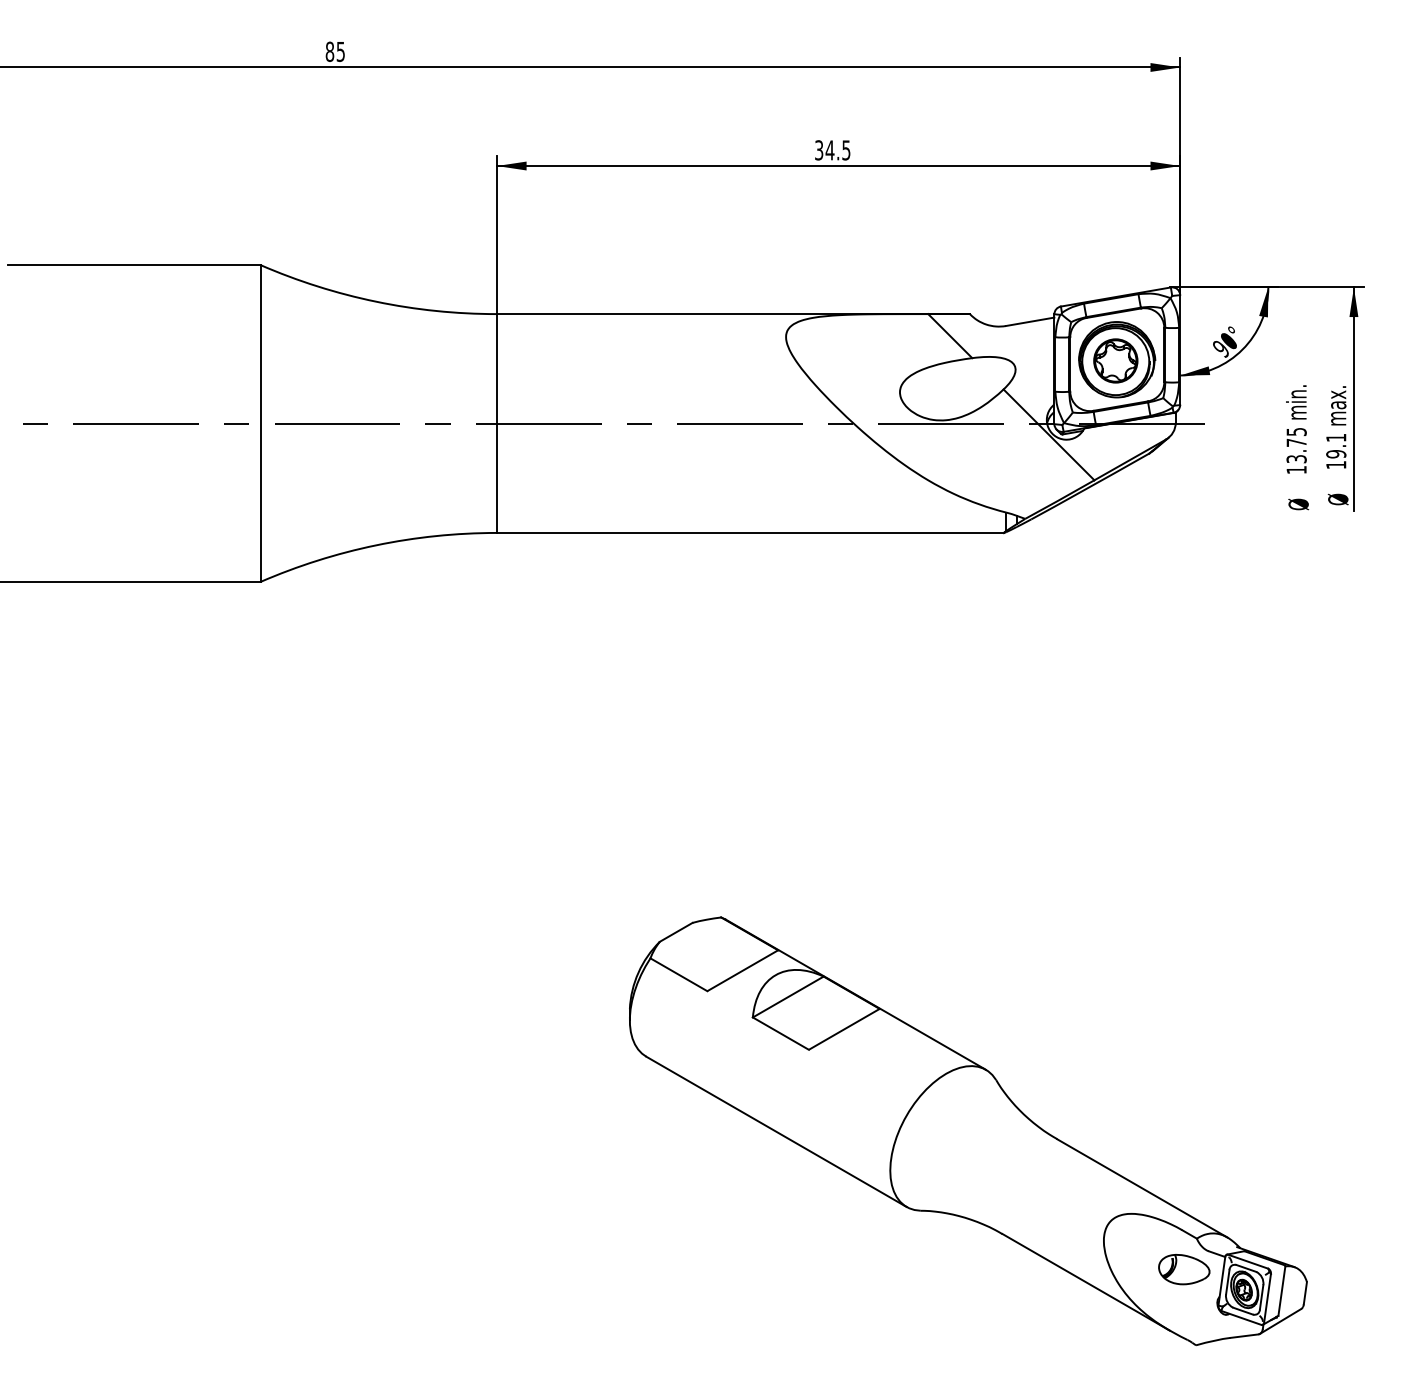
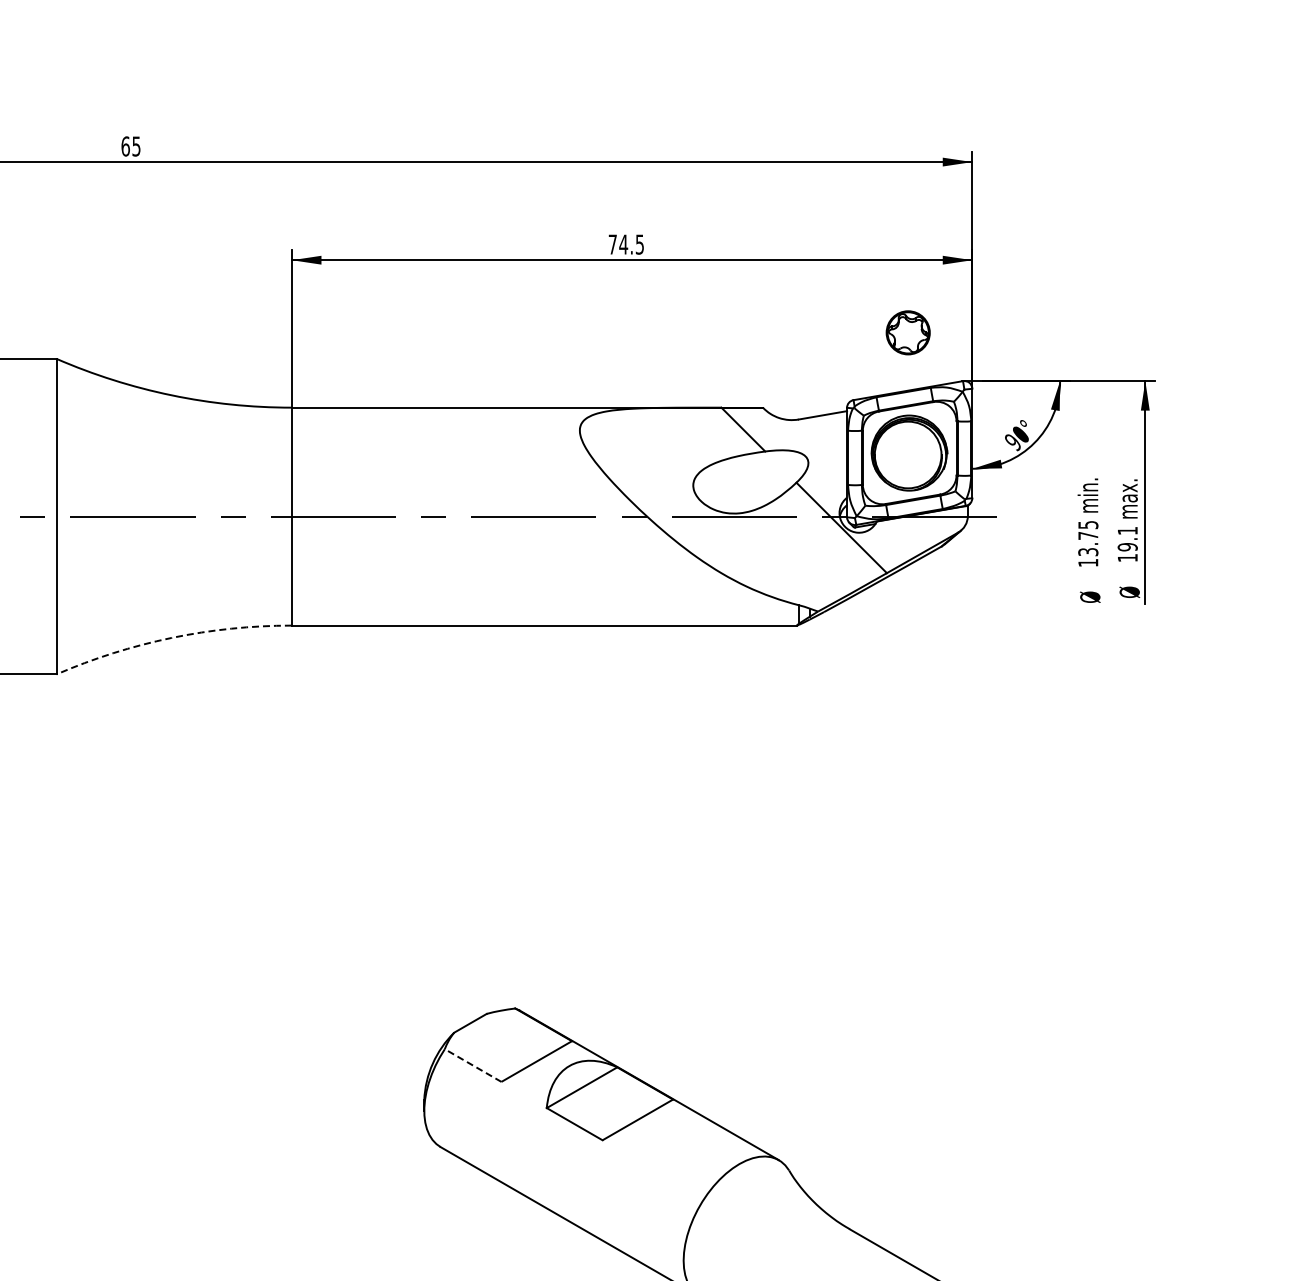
text: (329, 51) -> (125, 146), 85 -> 65
text: (819, 150) -> (613, 244), 34.5 -> 74.5
part: (1115, 360) -> (907, 332), moved
arc: (376, 545) -> (172, 638), solid -> dashed
line: (678, 974) -> (472, 1065), solid -> dashed

